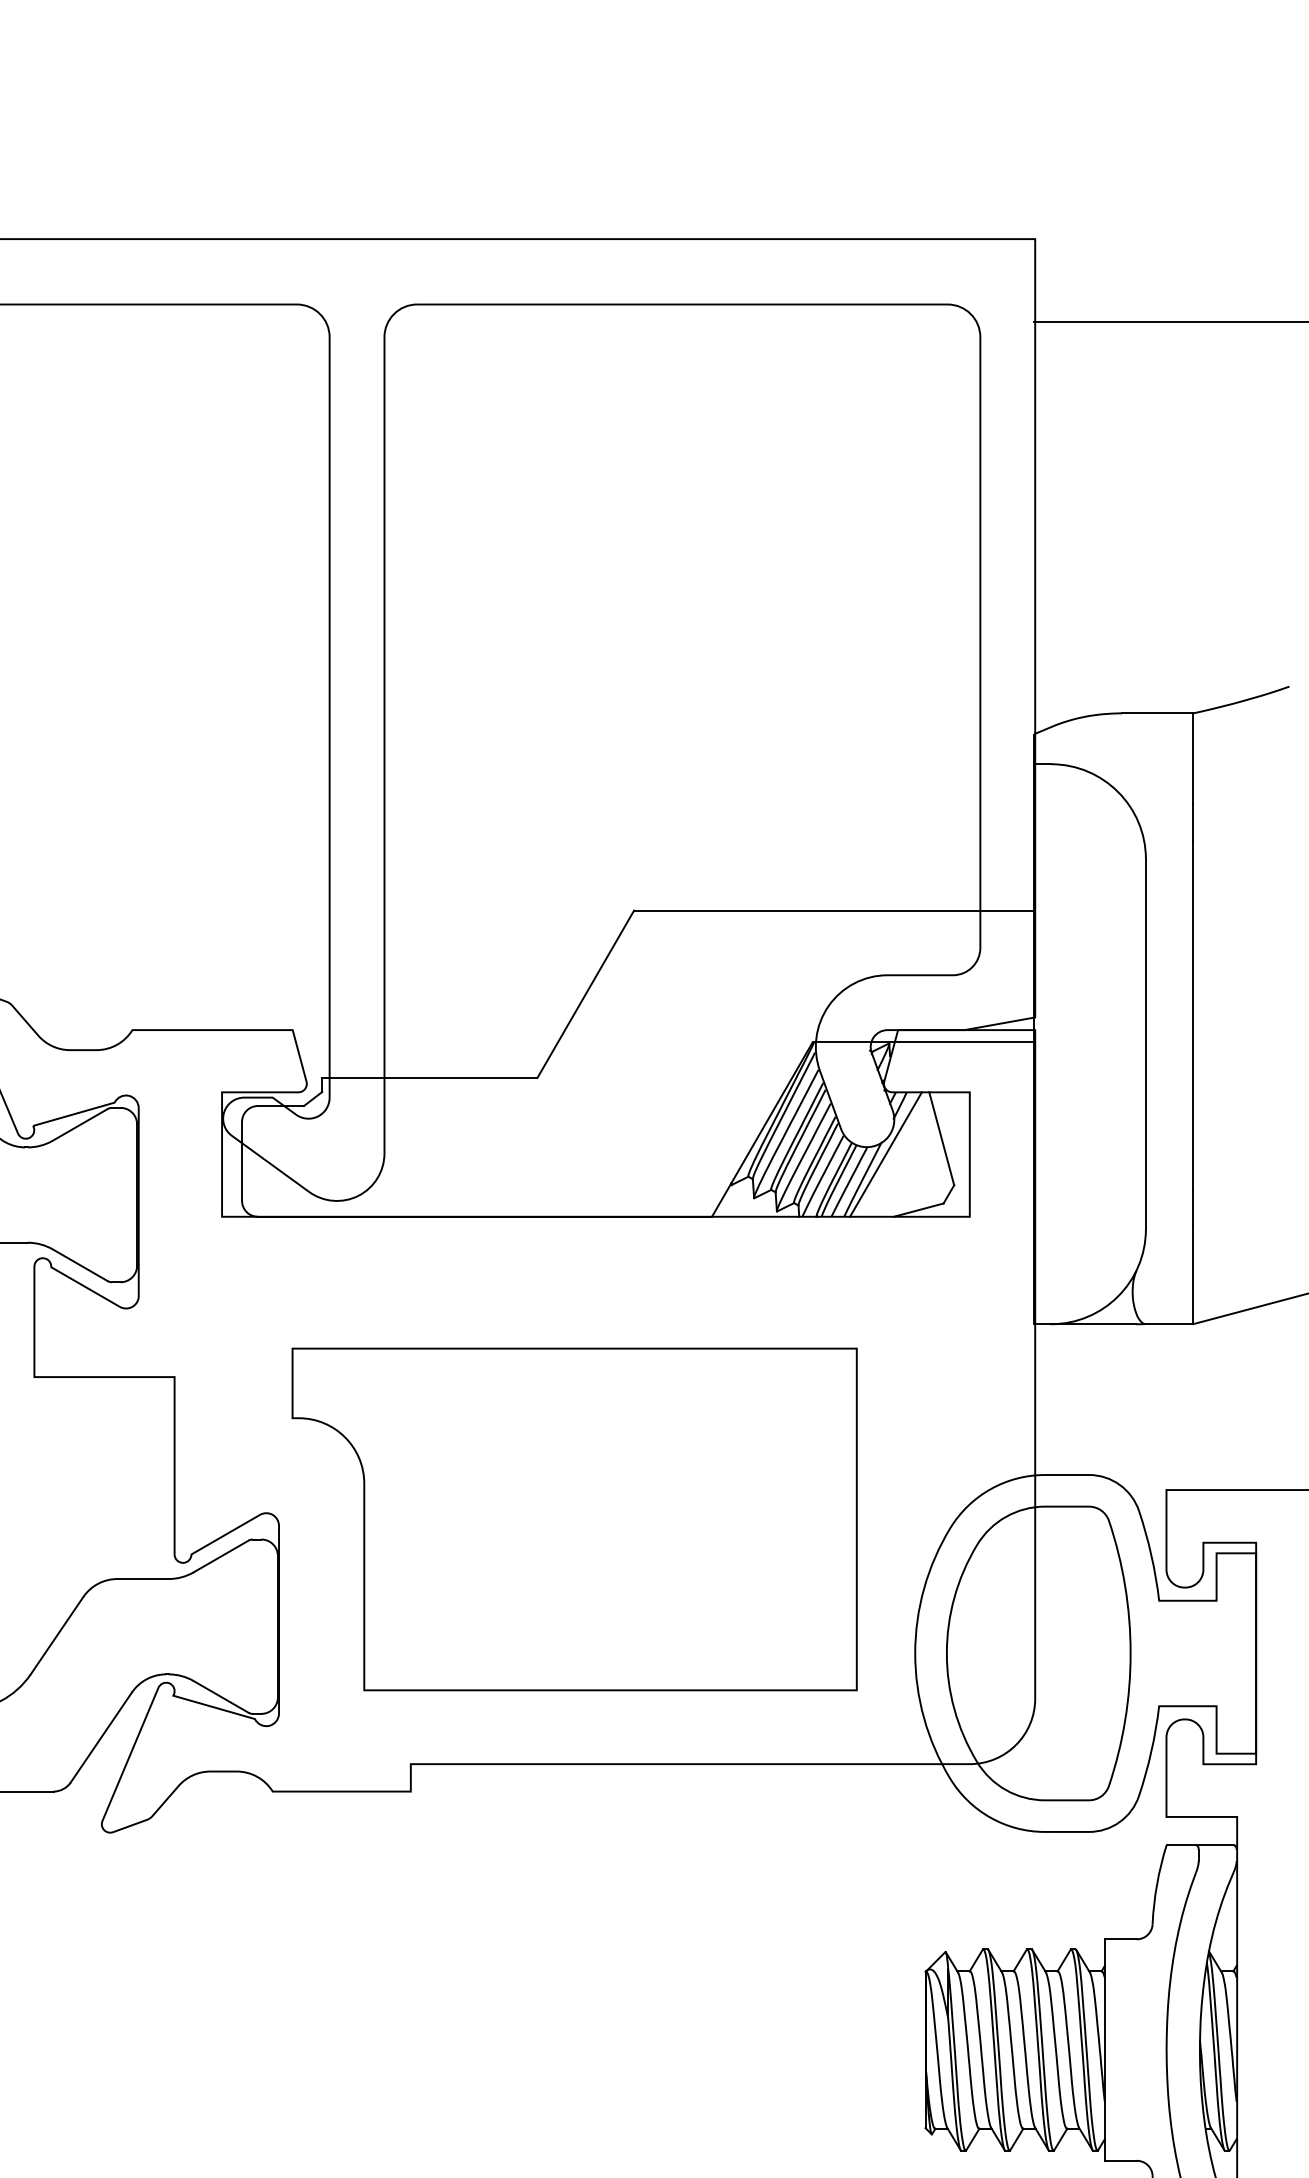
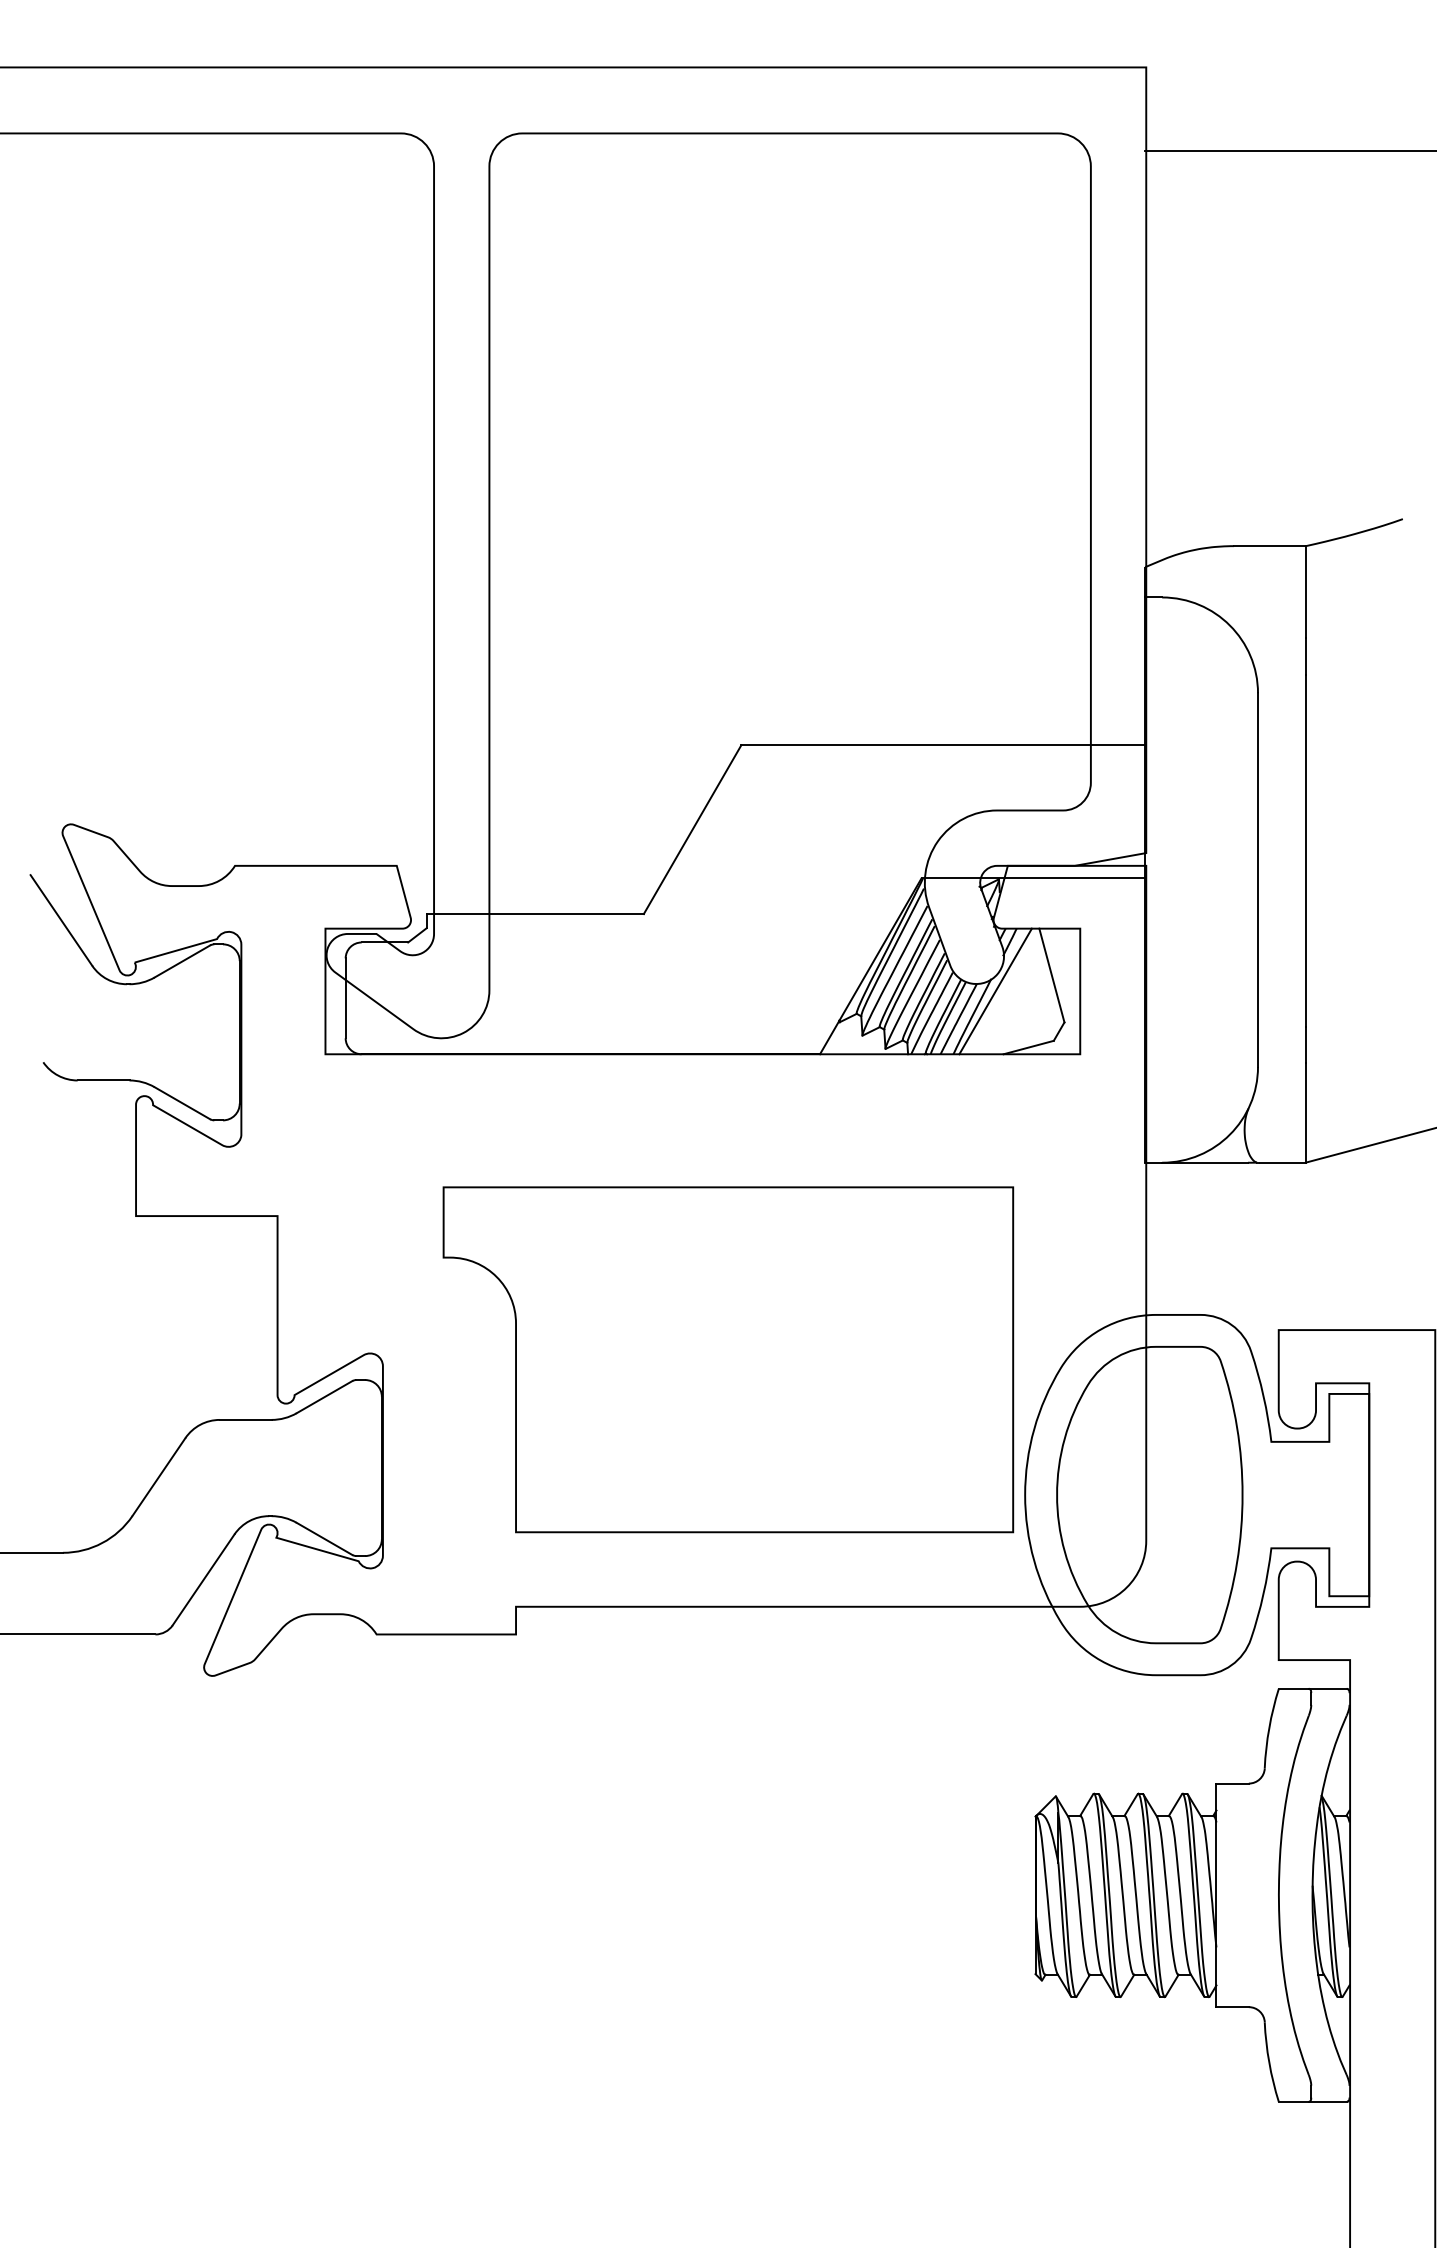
part: (574, 1519) -> (728, 1359), moved

